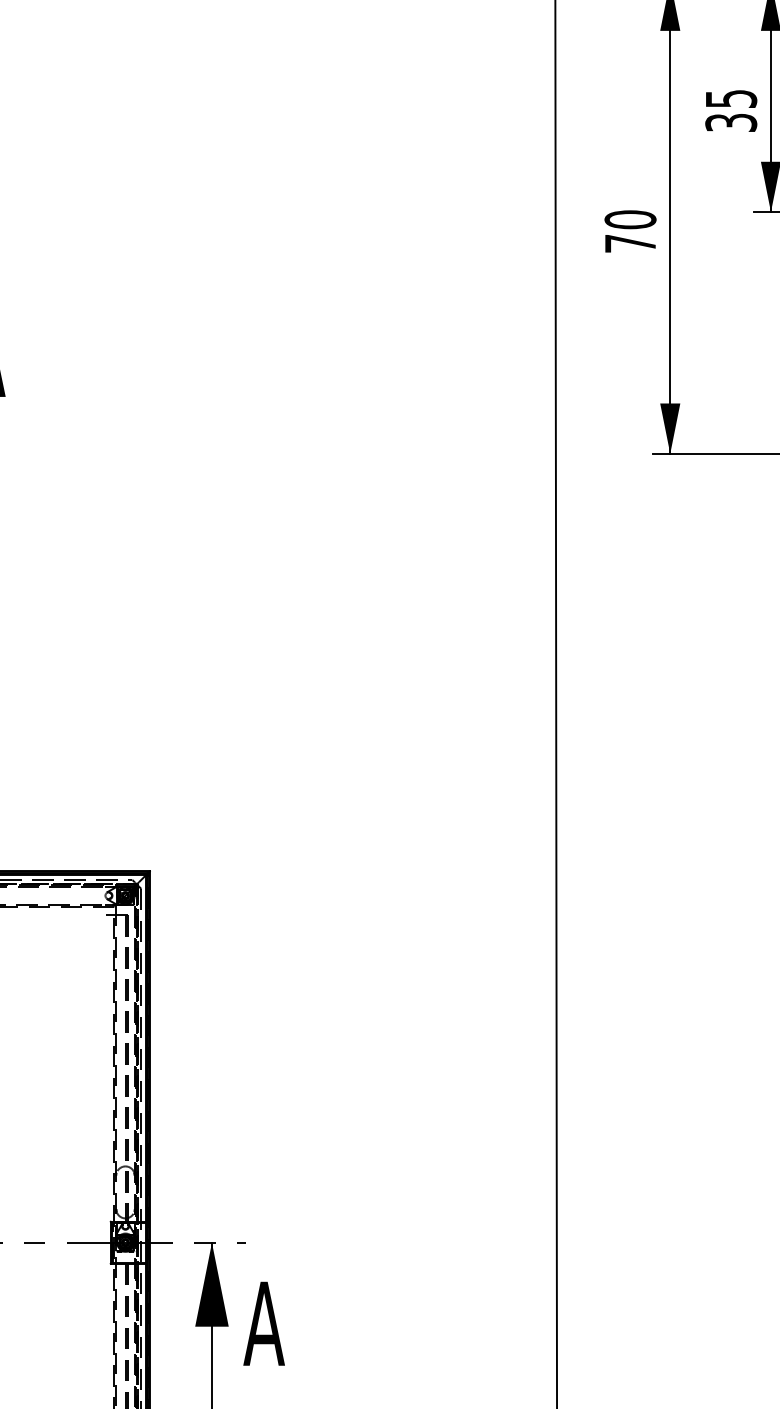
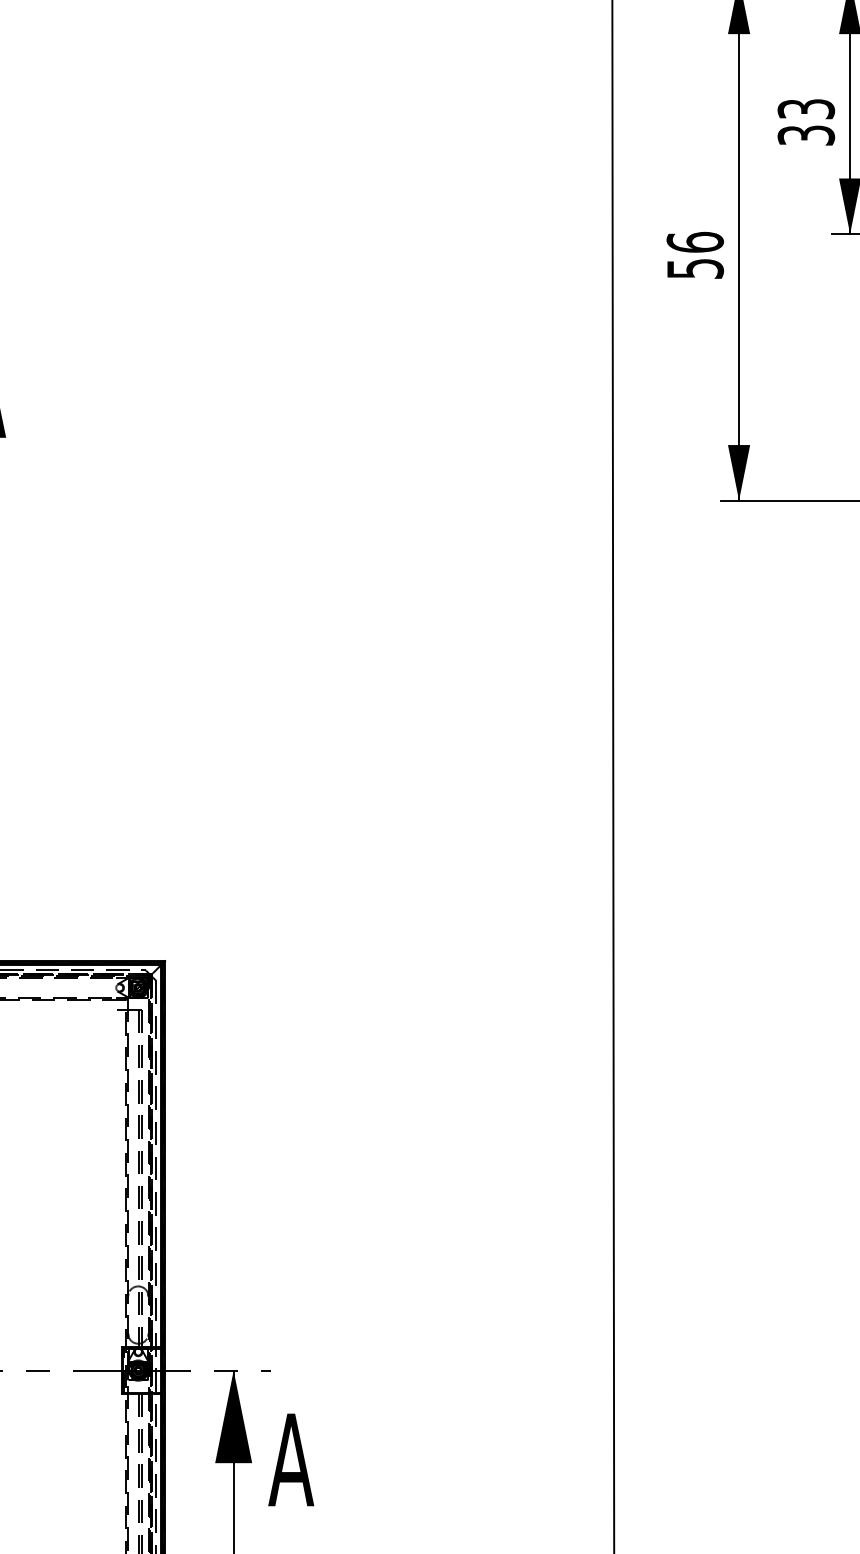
text: (730, 98) -> (805, 108), 35 -> 33
text: (630, 231) -> (695, 255), 70 -> 56

